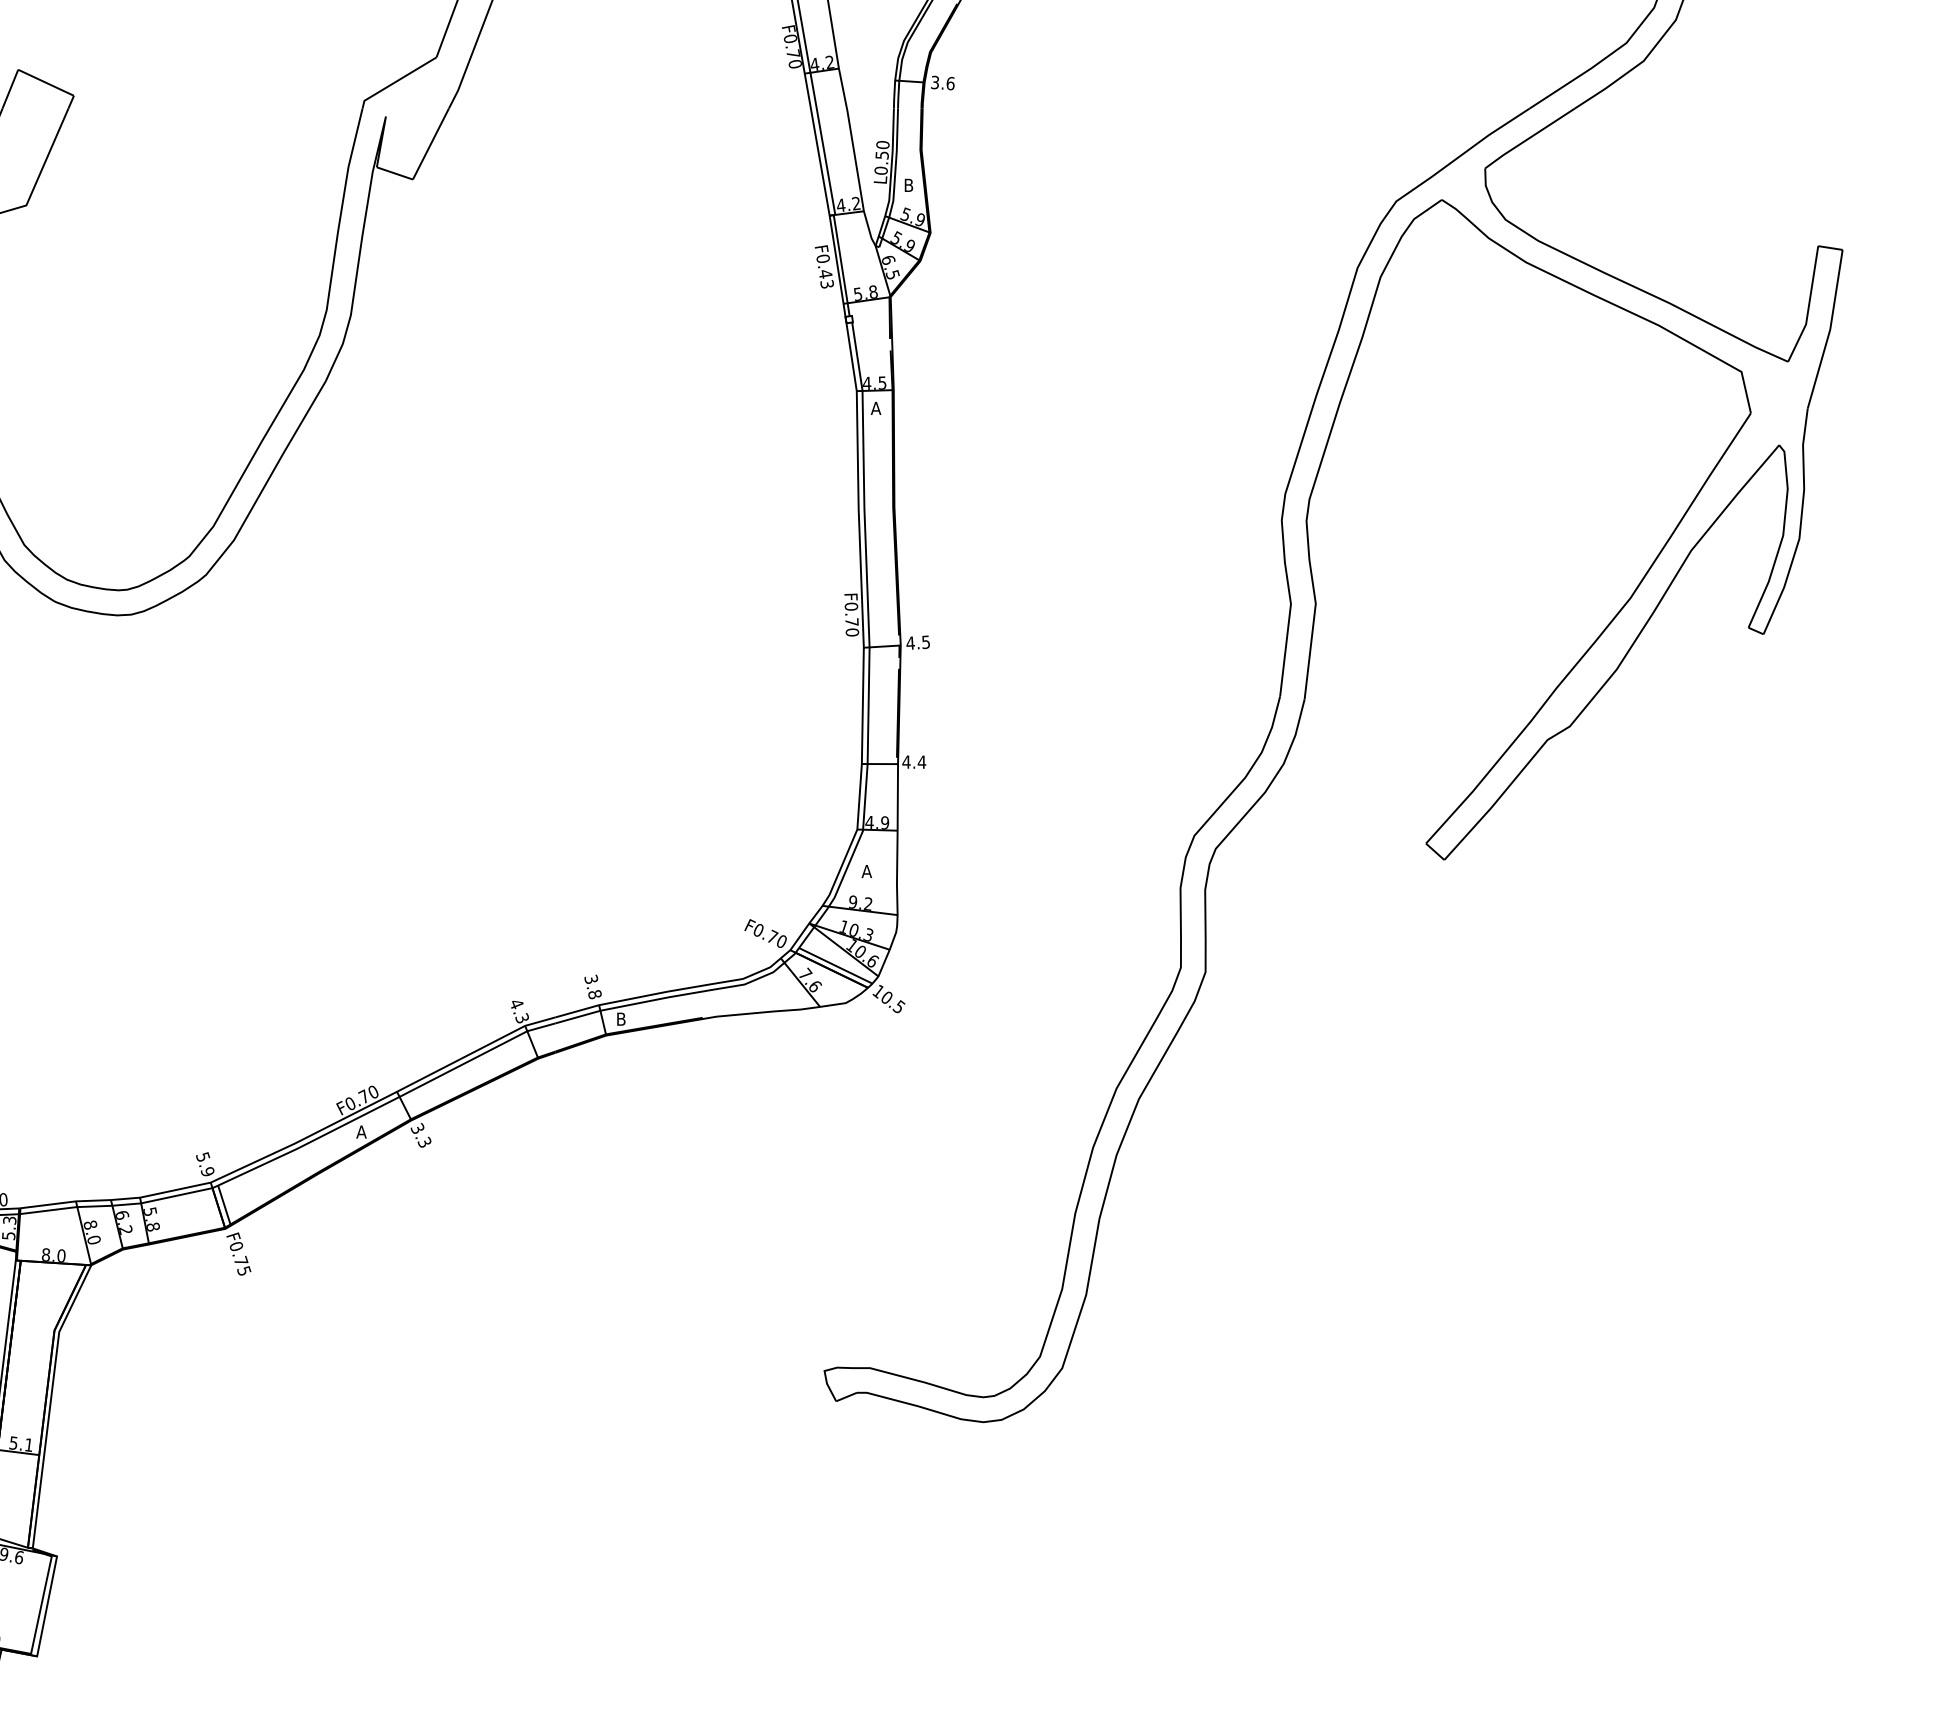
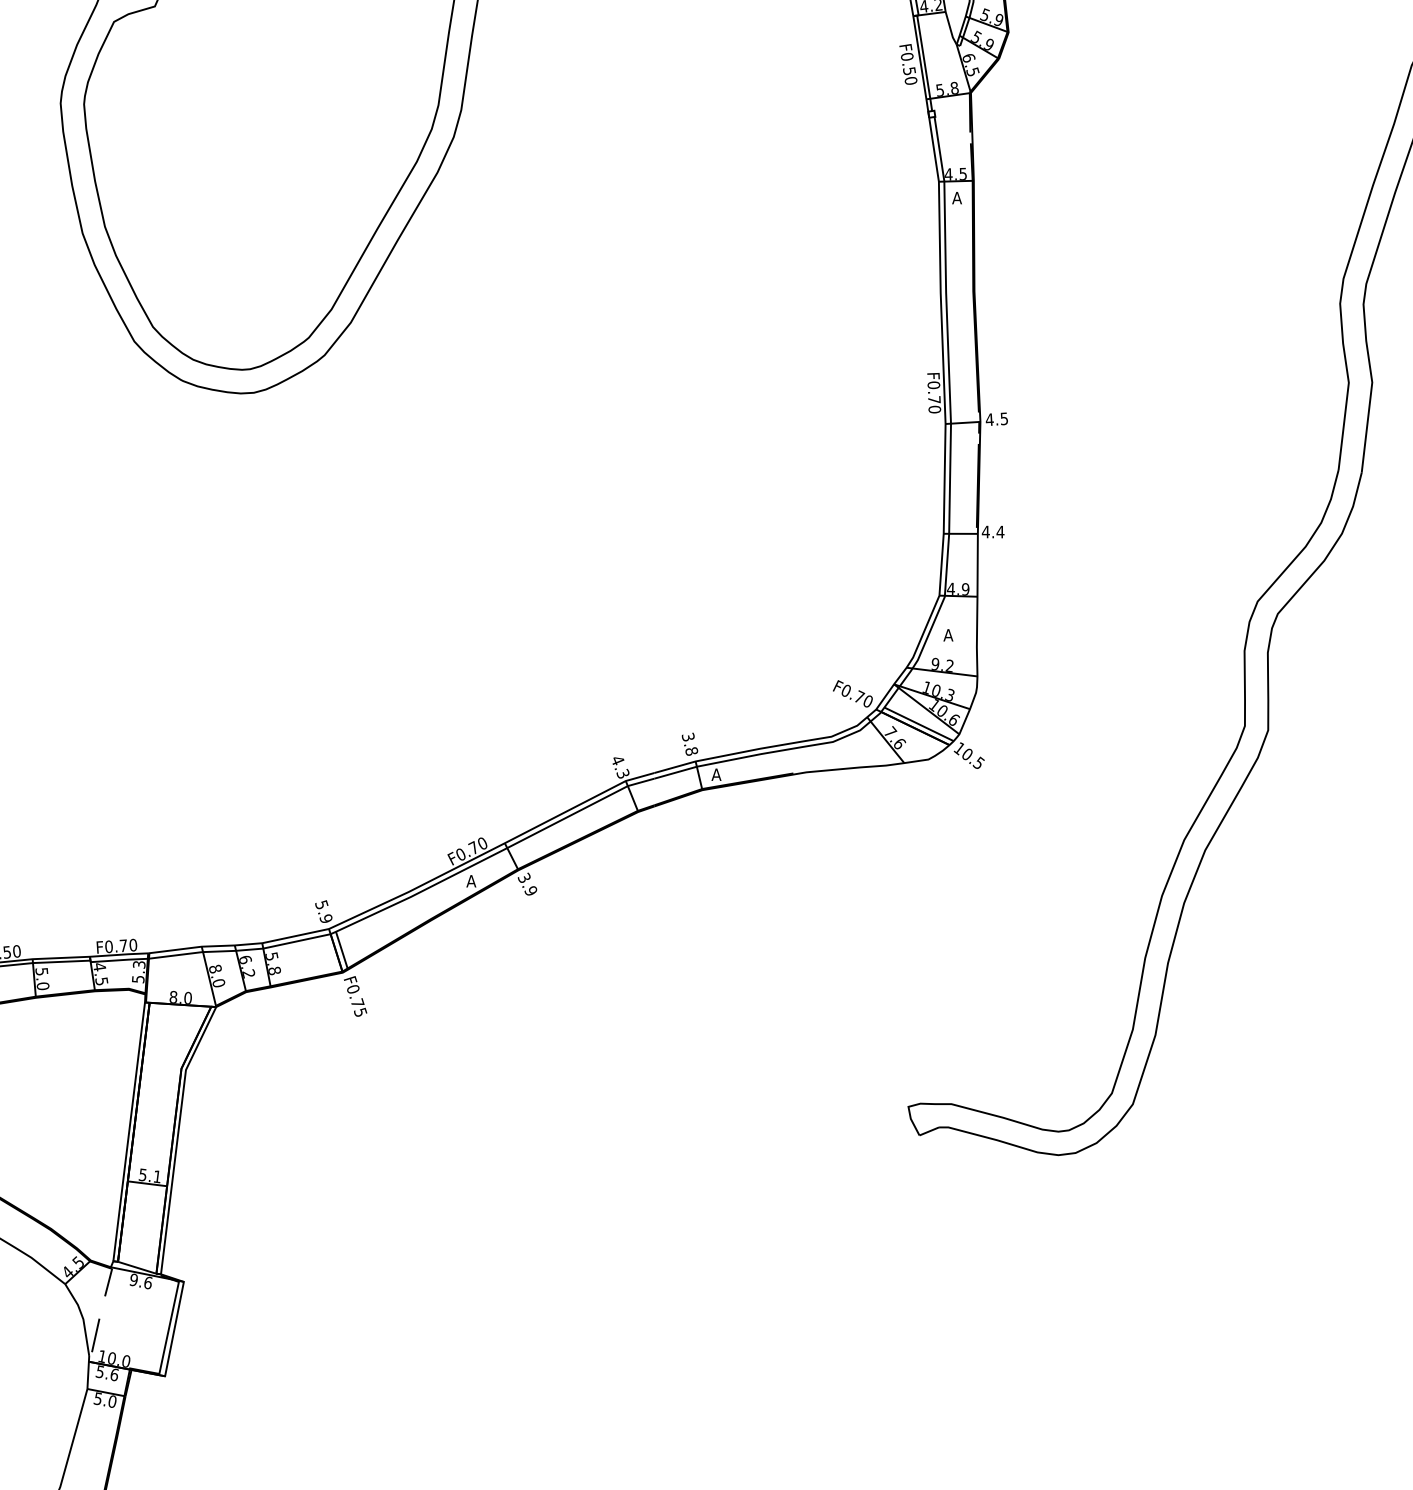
text: (825, 278) -> (909, 75), F0.43 -> F0.50
text: (621, 1018) -> (716, 774), B -> A
text: (424, 1141) -> (530, 890), 3.3 -> 3.9

